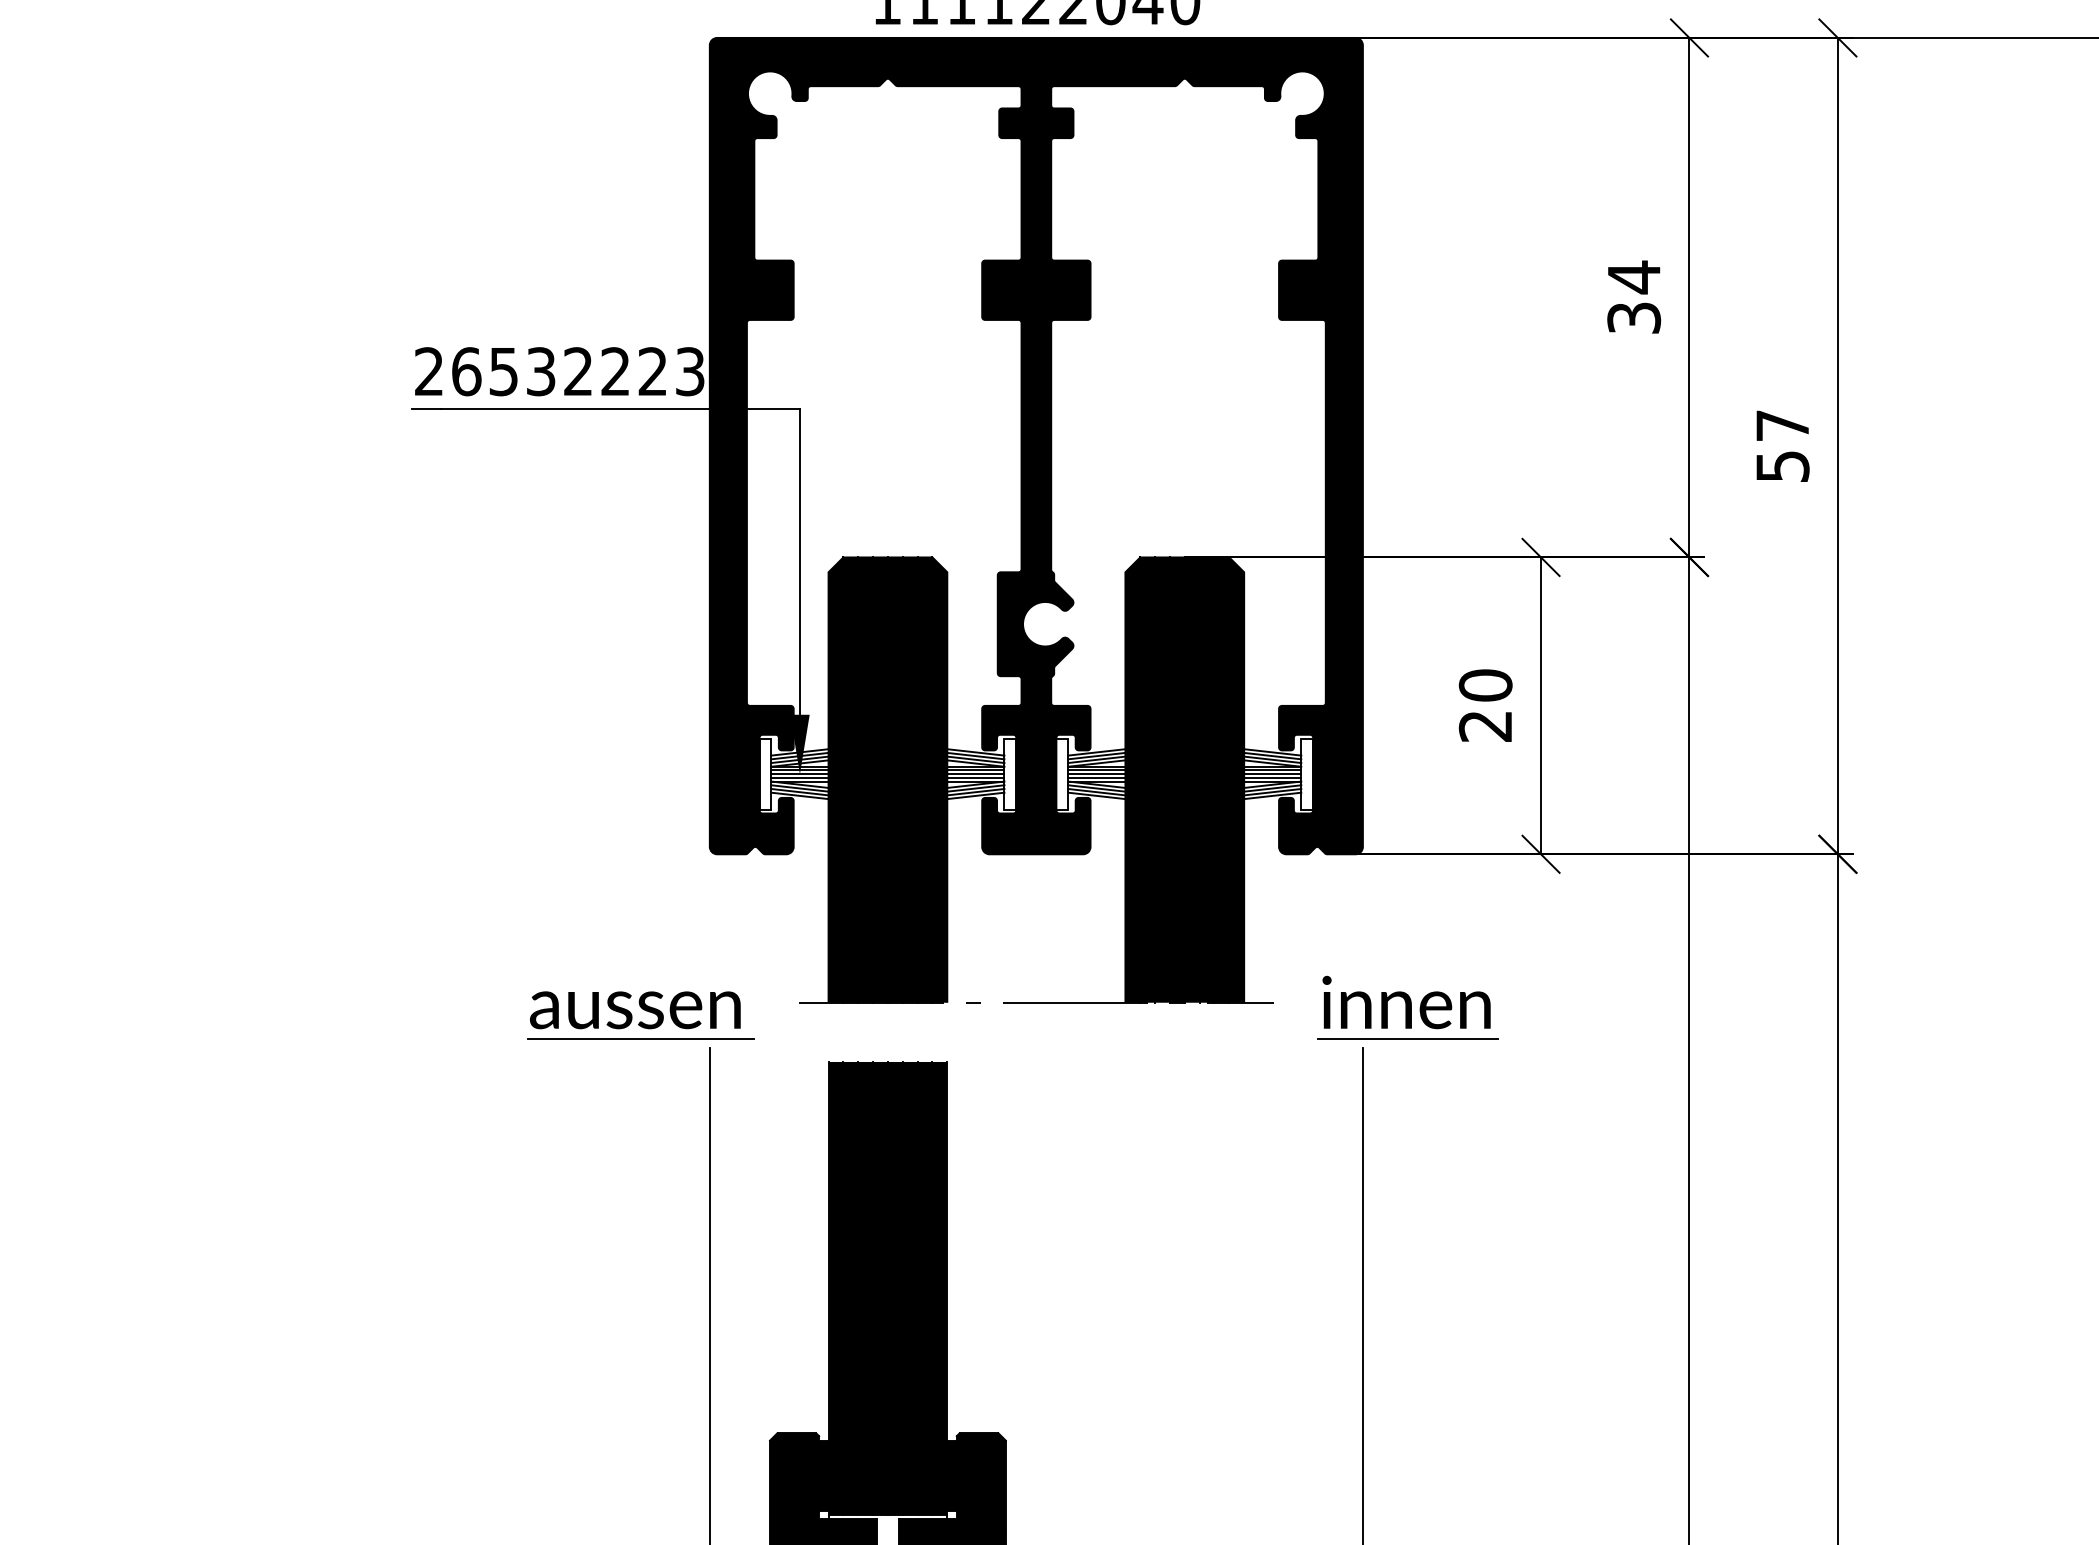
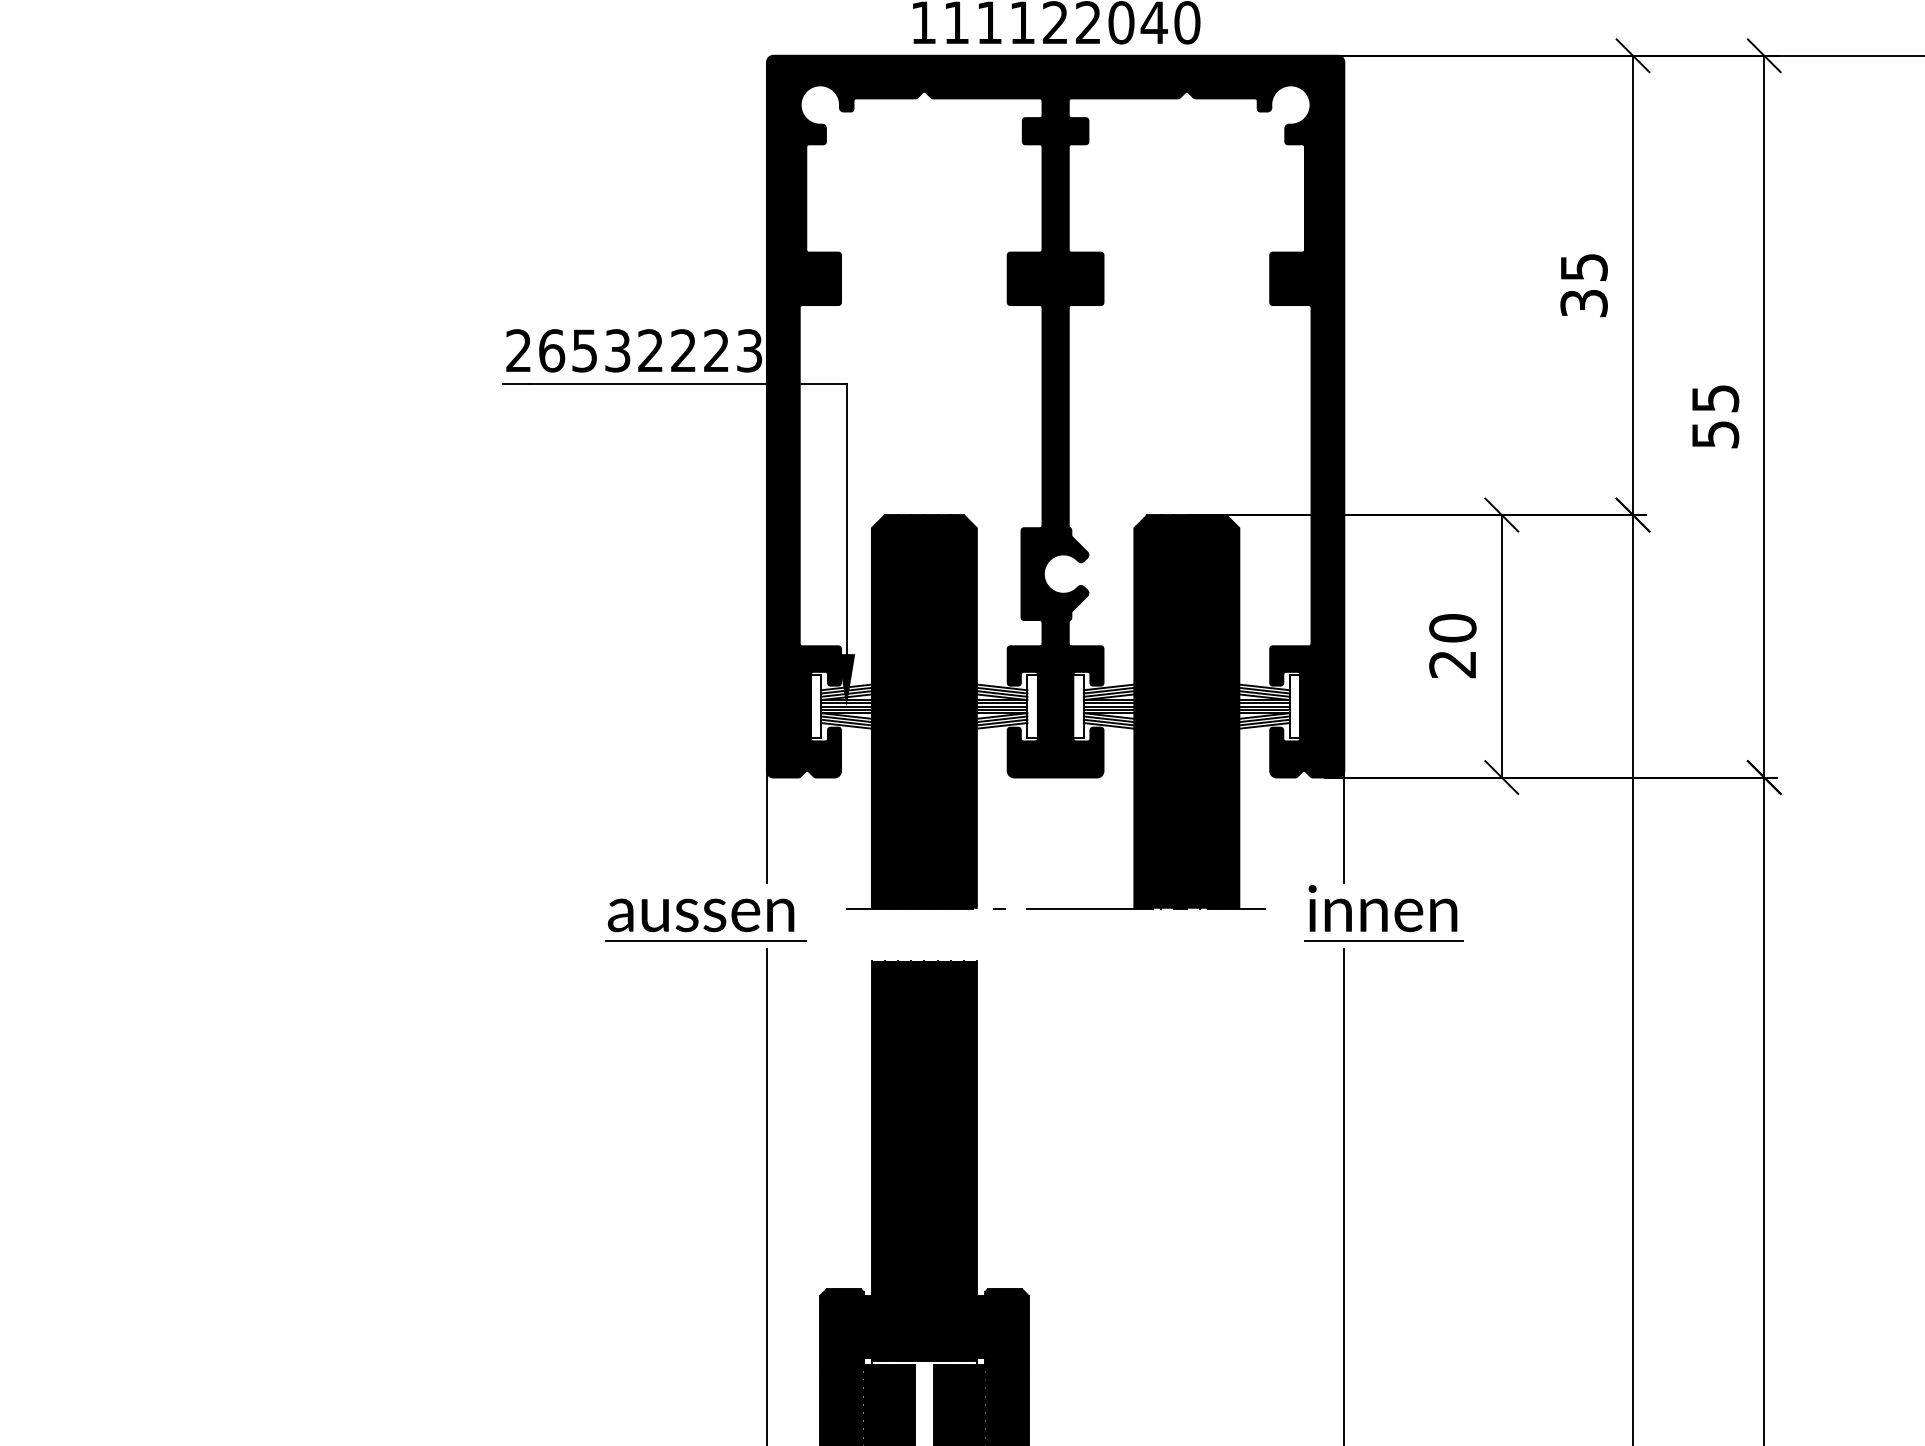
text: (1634, 277) -> (1584, 267), 34 -> 35
text: (1782, 425) -> (1715, 398), 57 -> 55
line: (709, 909) -> (766, 826), added
line: (1363, 909) -> (1344, 826), added

